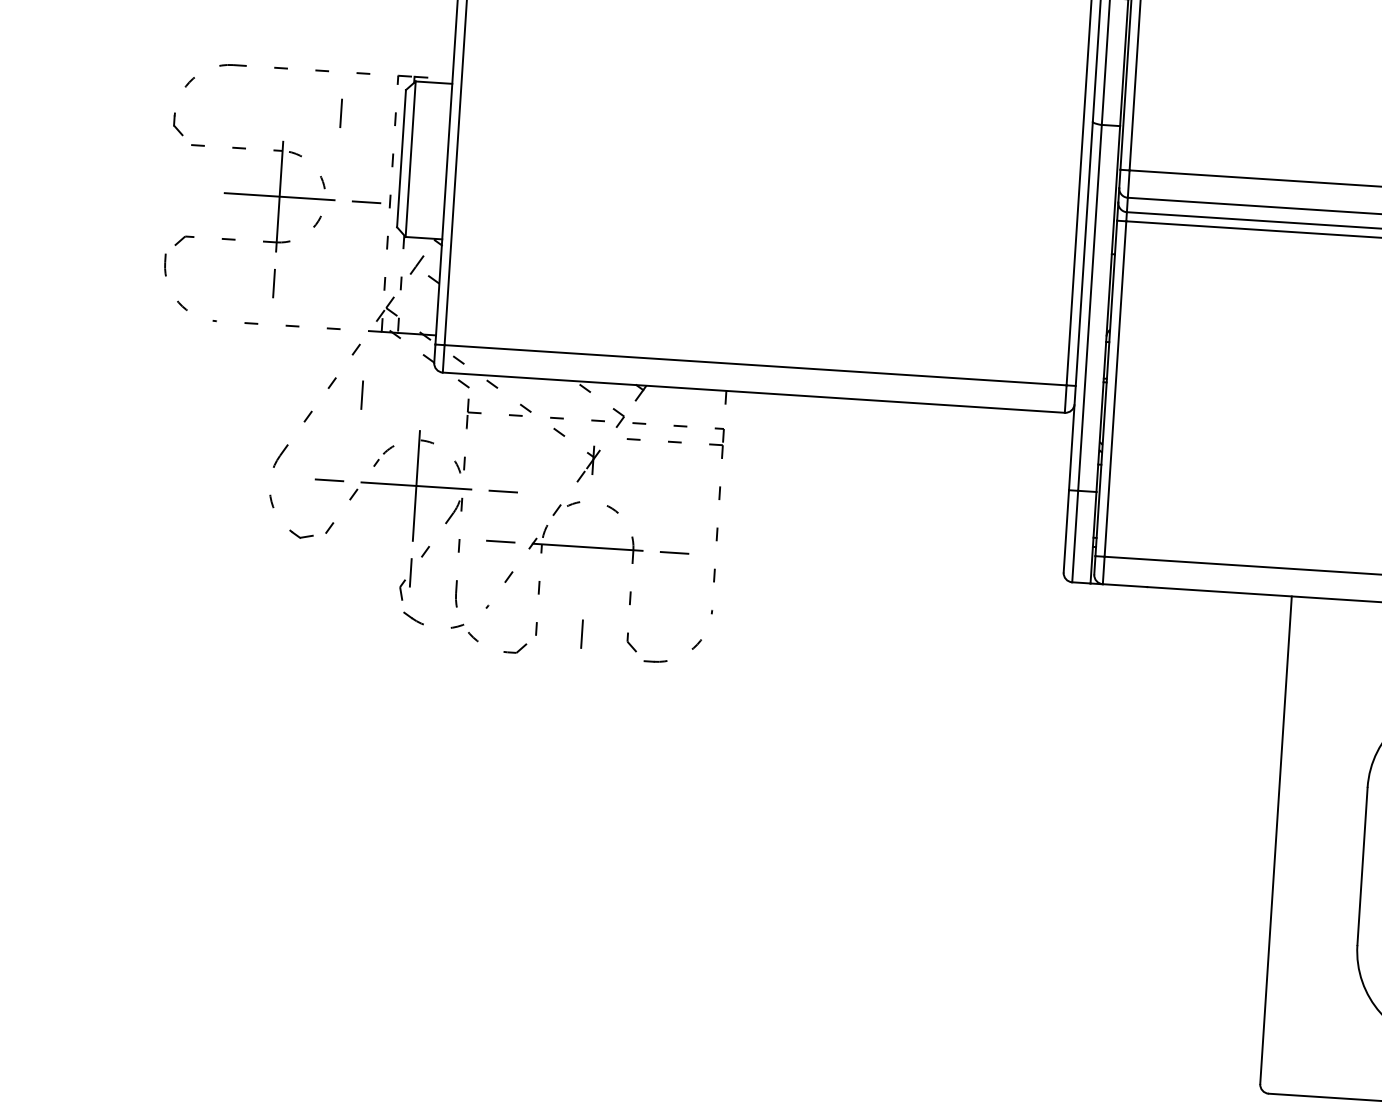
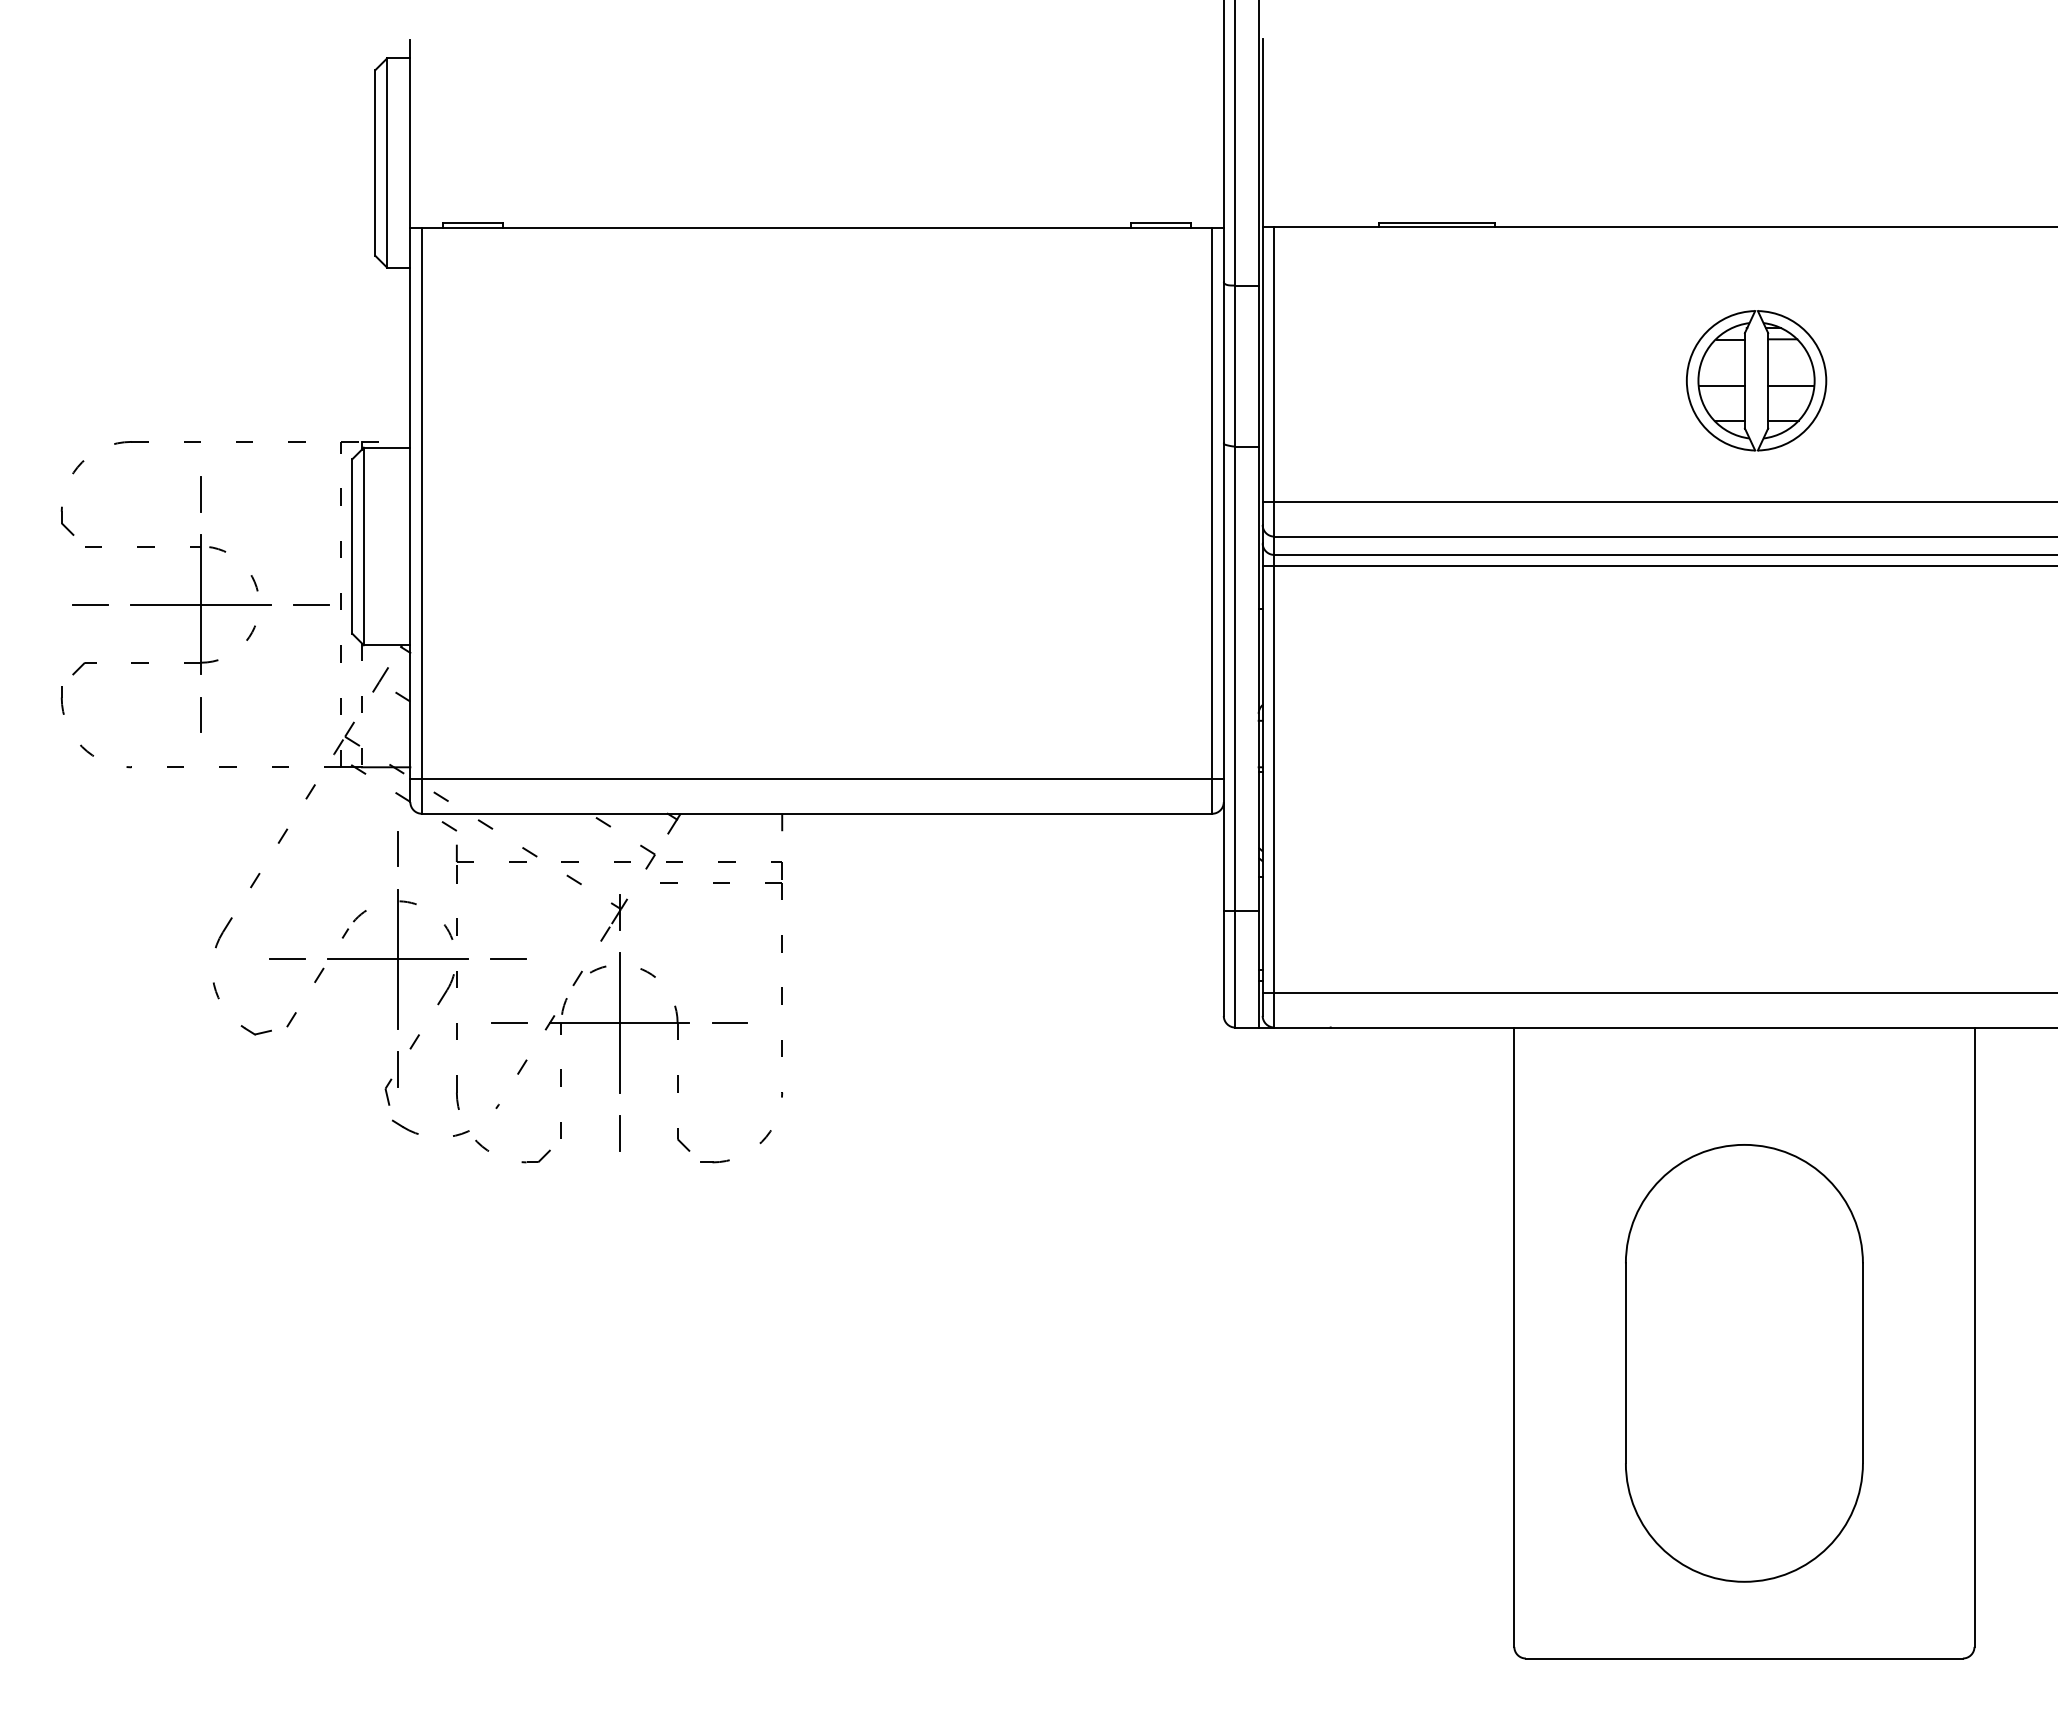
line: (340, 113) -> (200, 494), moved
line: (192, 190) -> (90, 604), added
line: (361, 394) -> (397, 848), moved
line: (587, 546) -> (619, 1022), added

